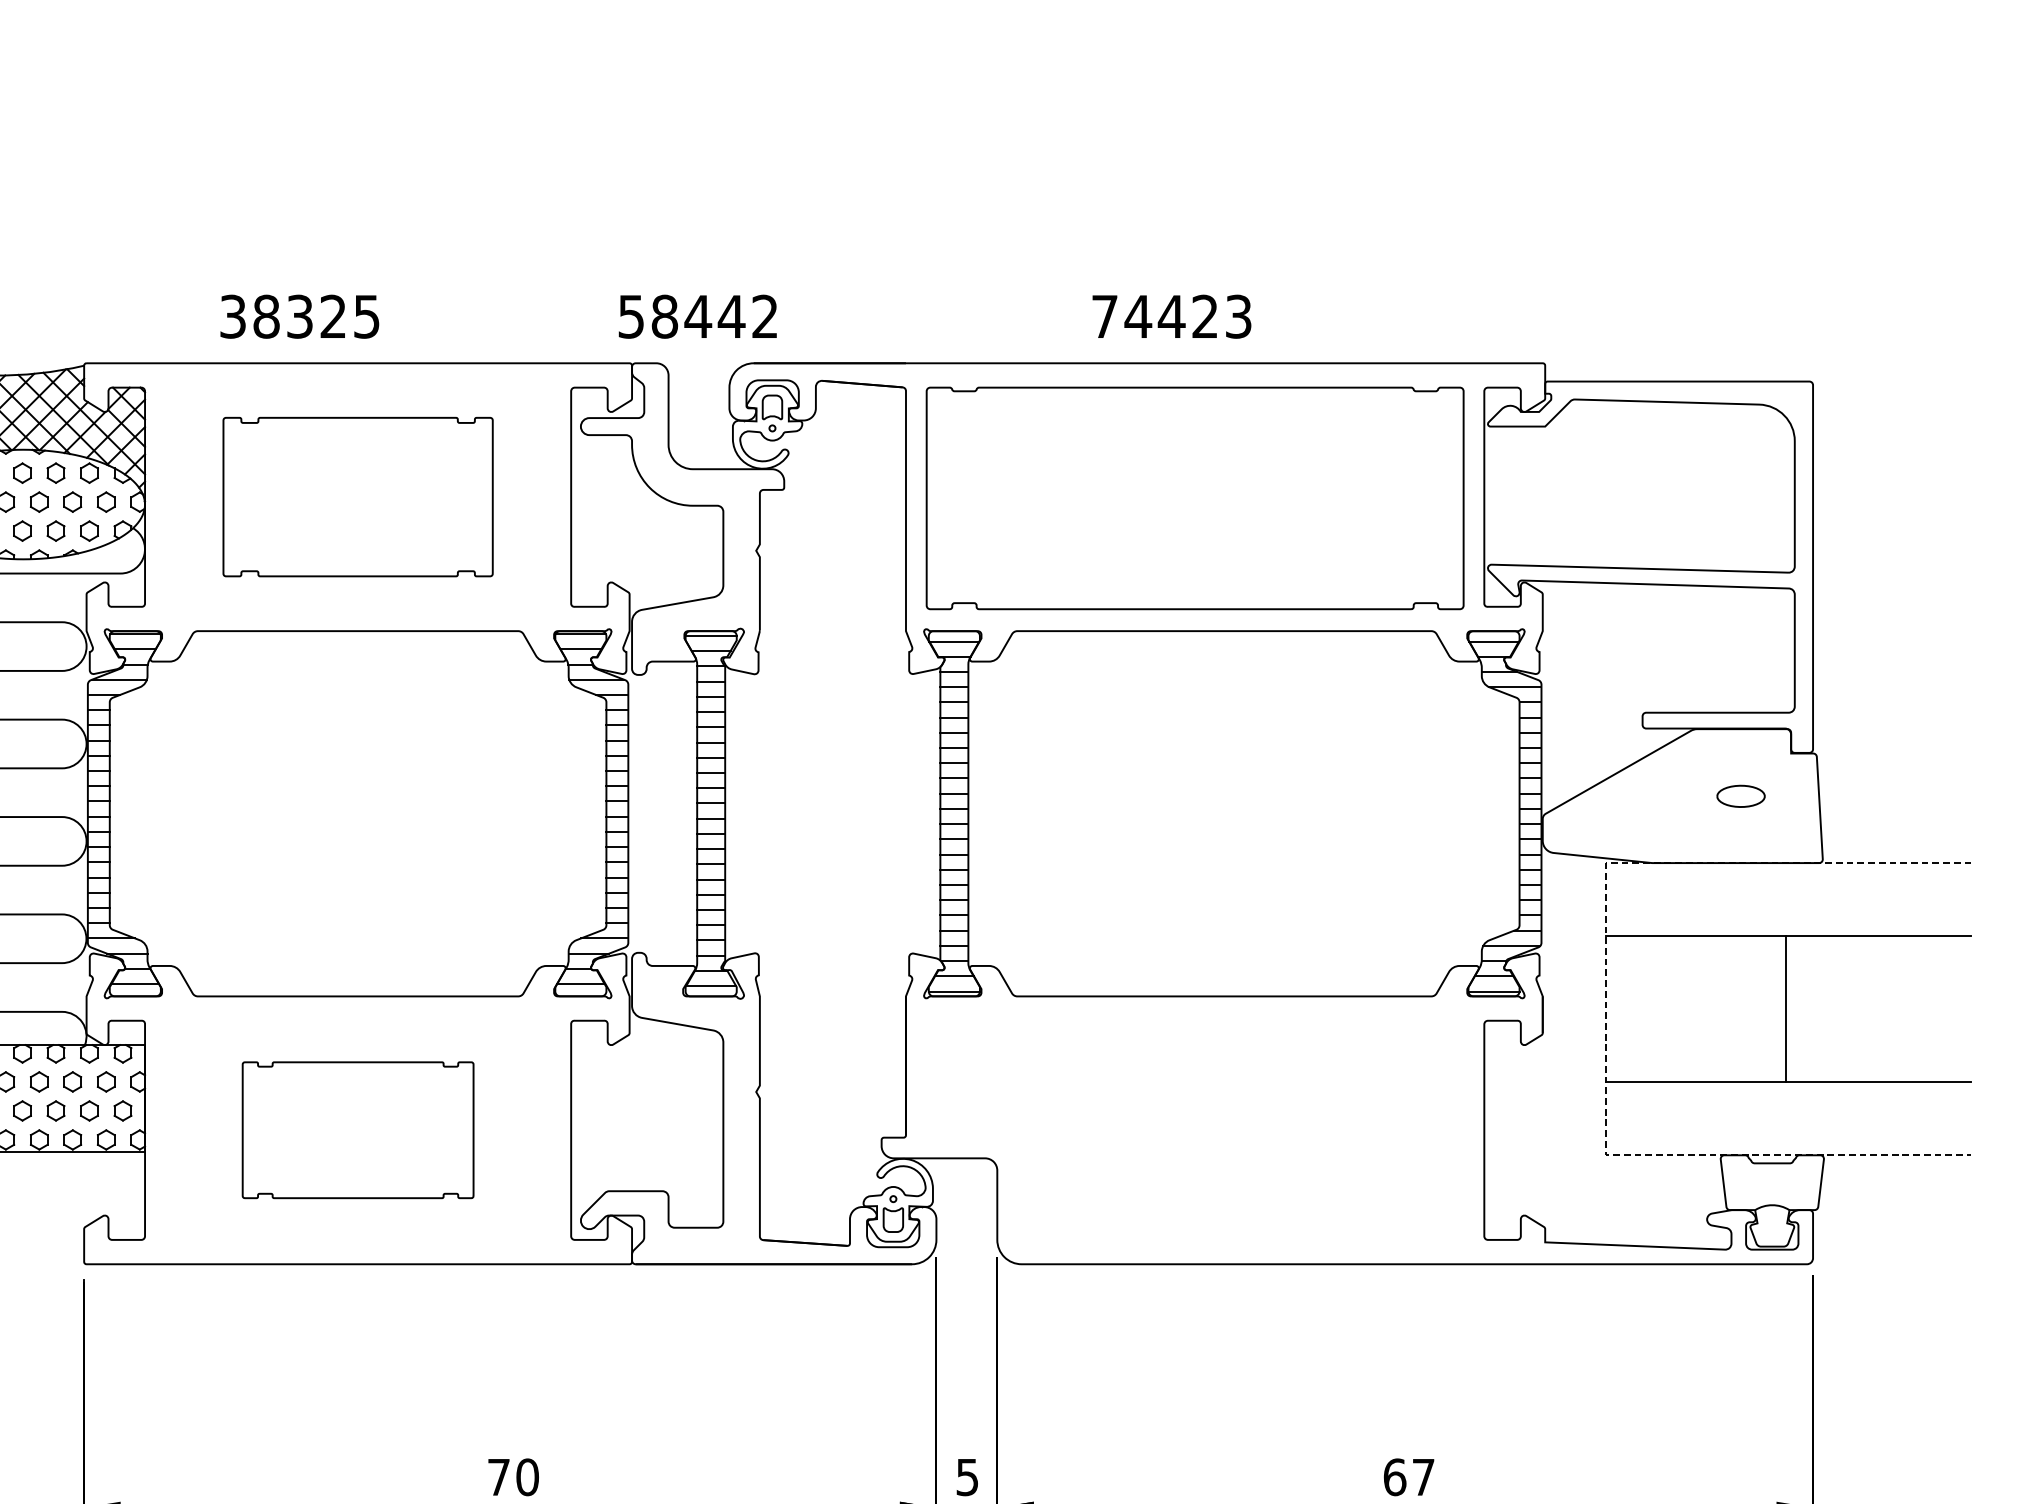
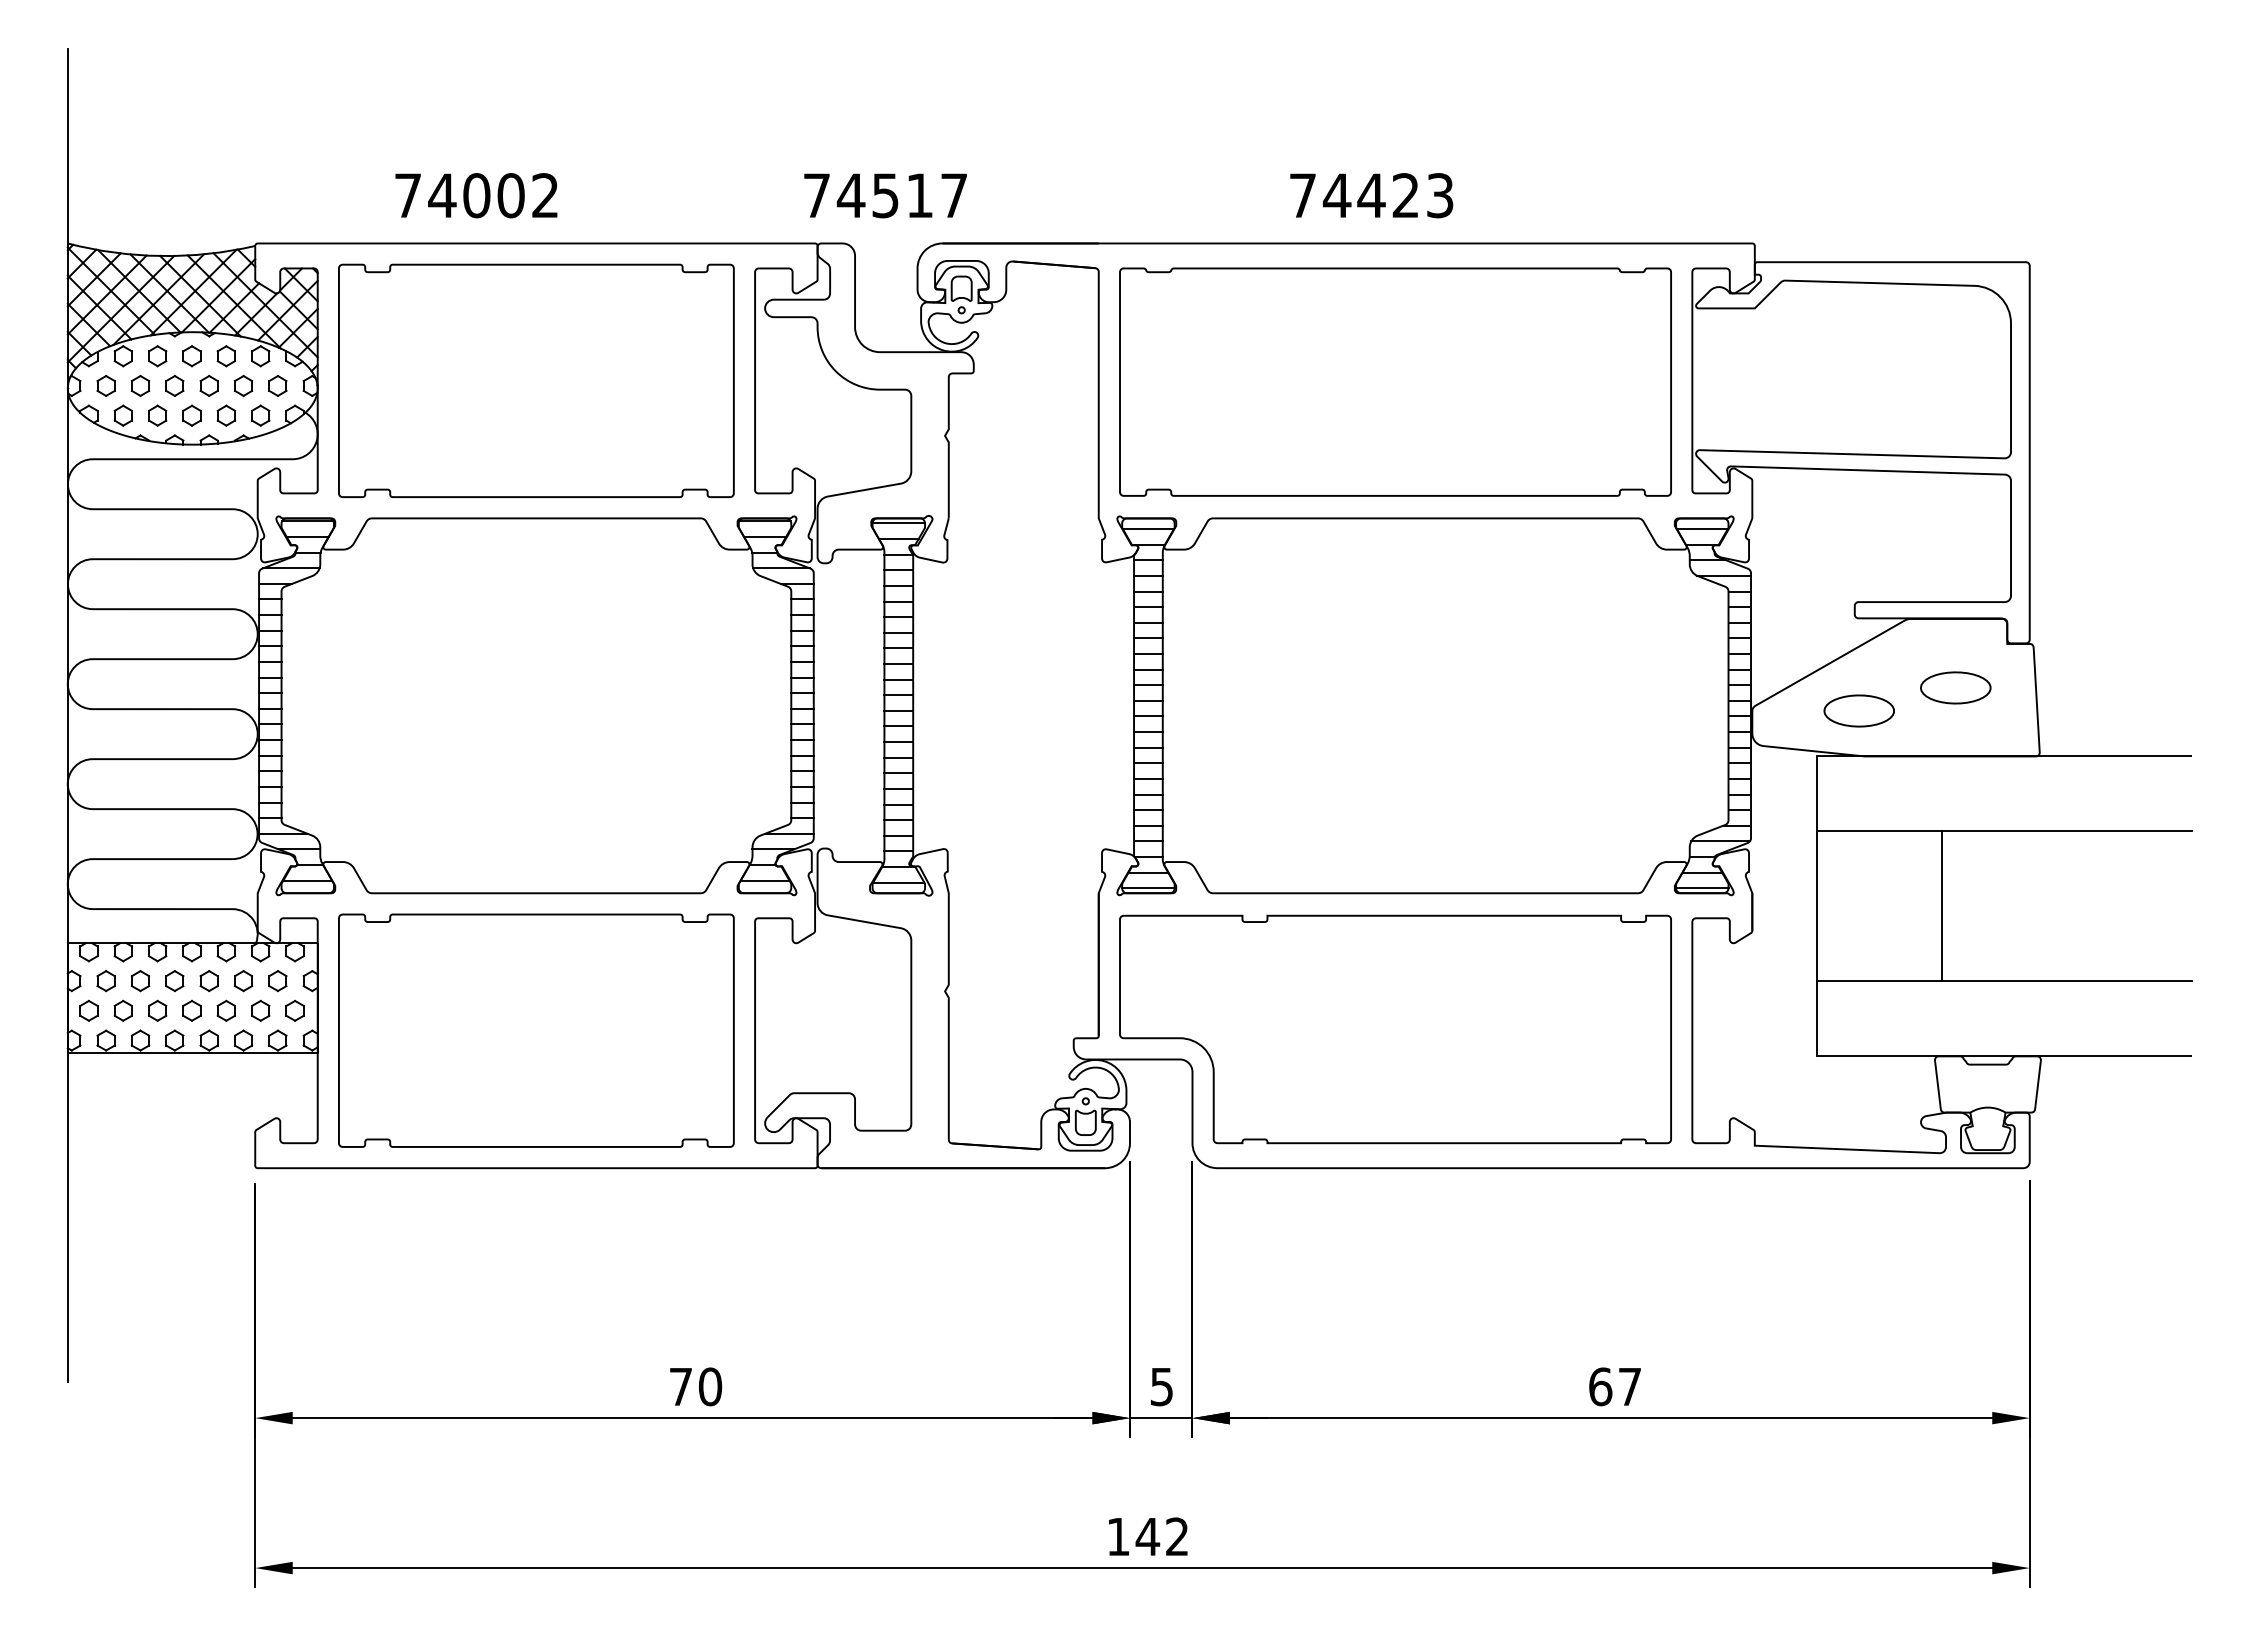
text: (299, 316) -> (476, 195), 38325 -> 74002
text: (698, 316) -> (885, 195), 58442 -> 74517
part: (358, 496) -> (536, 380), size x1.43
part: (1740, 795) -> (1955, 687), size x1.43
part: (1646, 818) -> (1858, 710), added
line: (1606, 1009) -> (1817, 906), dashed -> solid
line: (1786, 1009) -> (1942, 906), moved
part: (1195, 1129) -> (1395, 1029), added
part: (358, 1130) -> (536, 1030), size x1.67

